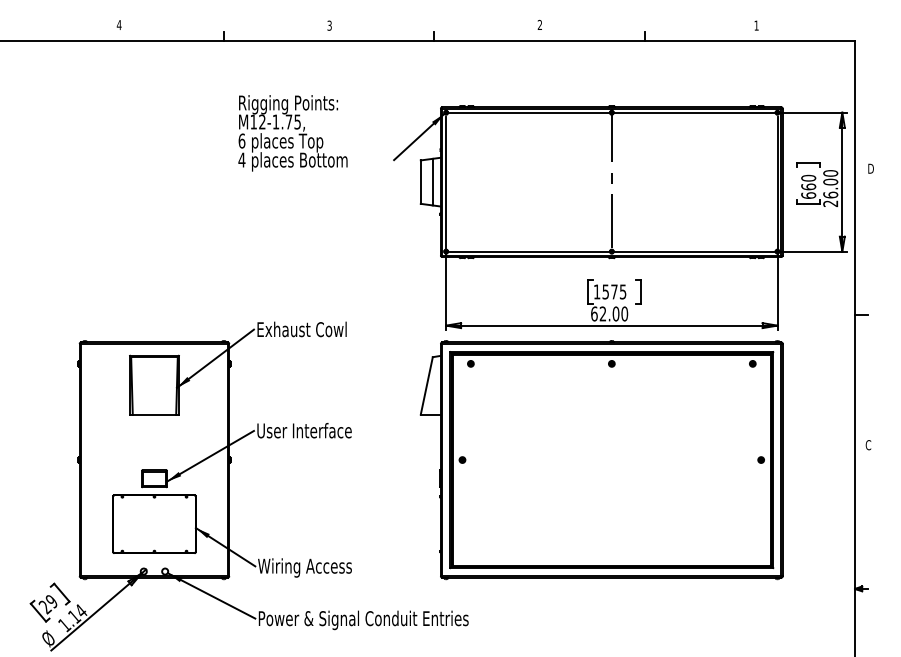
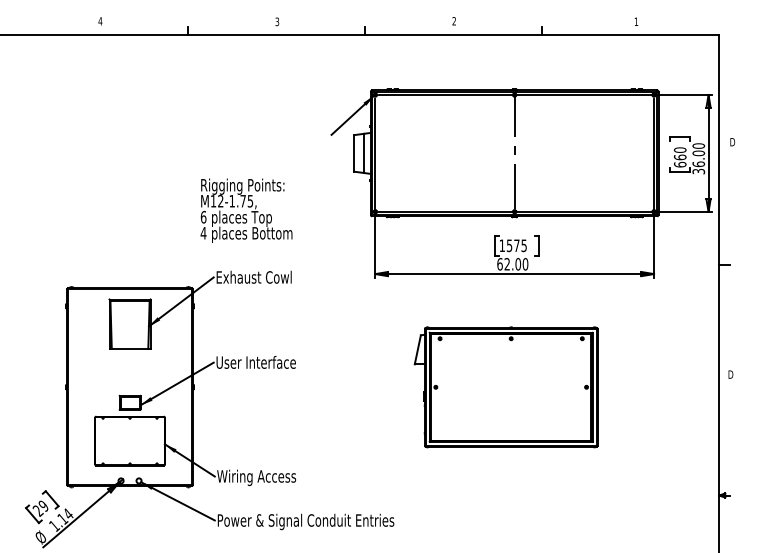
text: (292, 133) -> (246, 210), moved
text: (830, 203) -> (698, 171), 26.00 -> 36.00
text: (868, 445) -> (730, 374), C -> D
part: (601, 460) -> (505, 387), size x0.6

